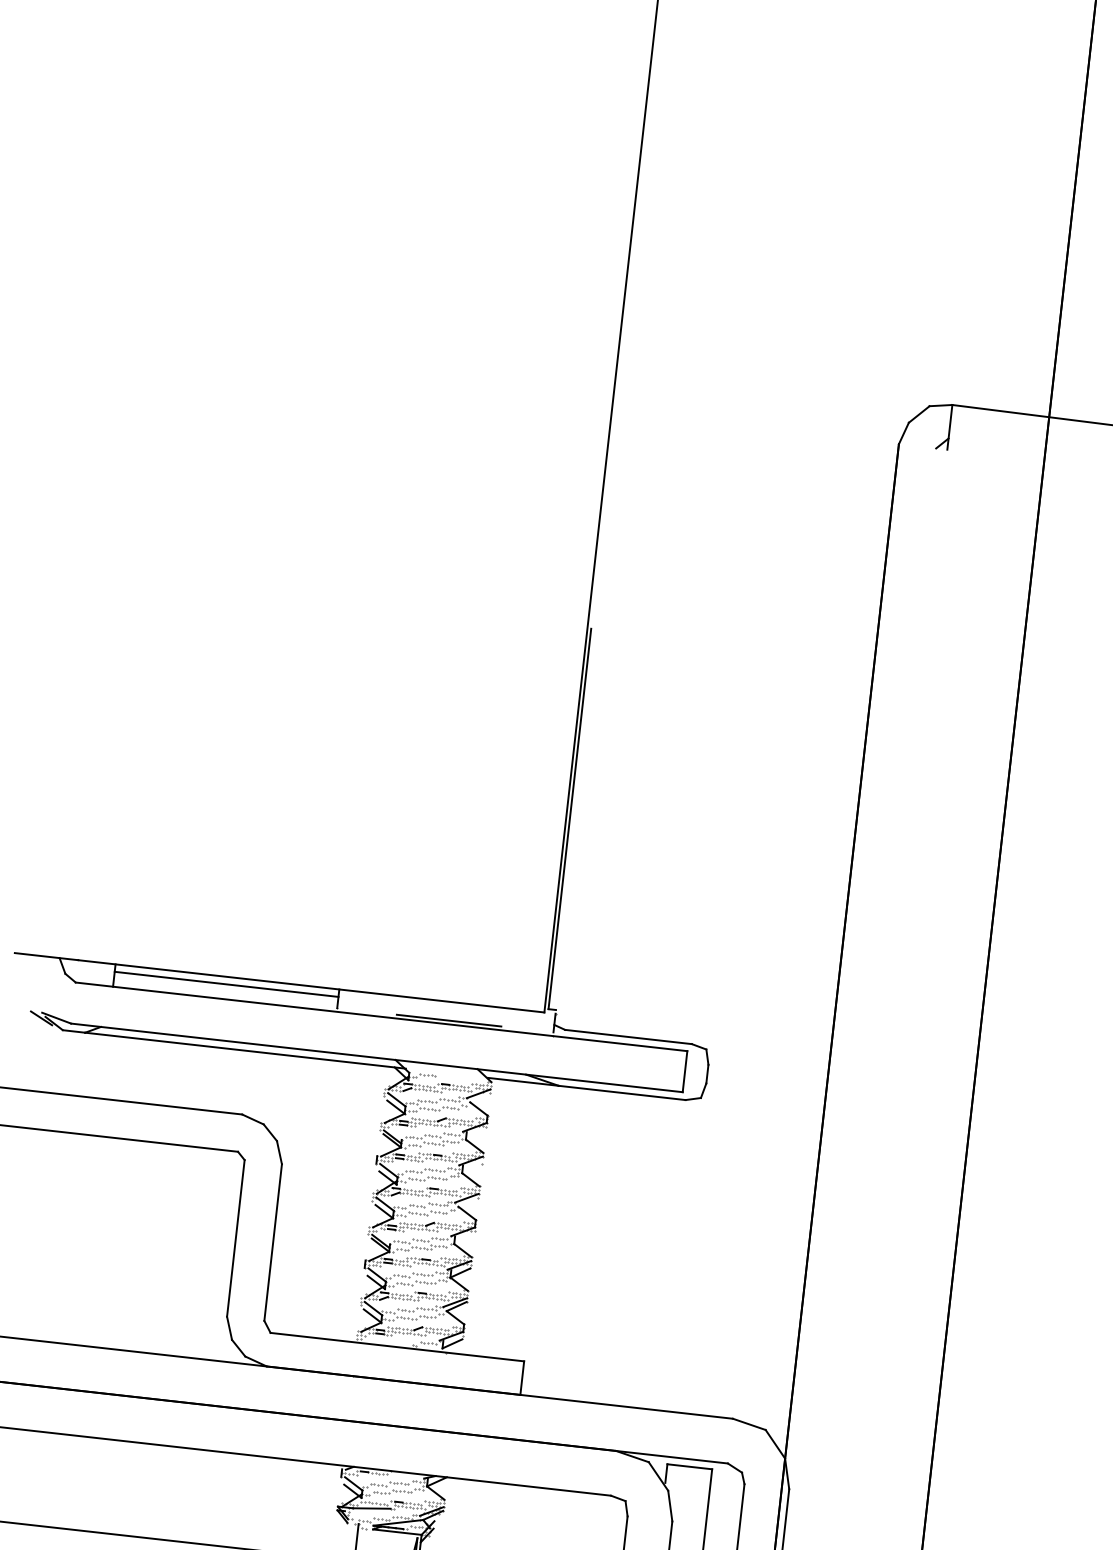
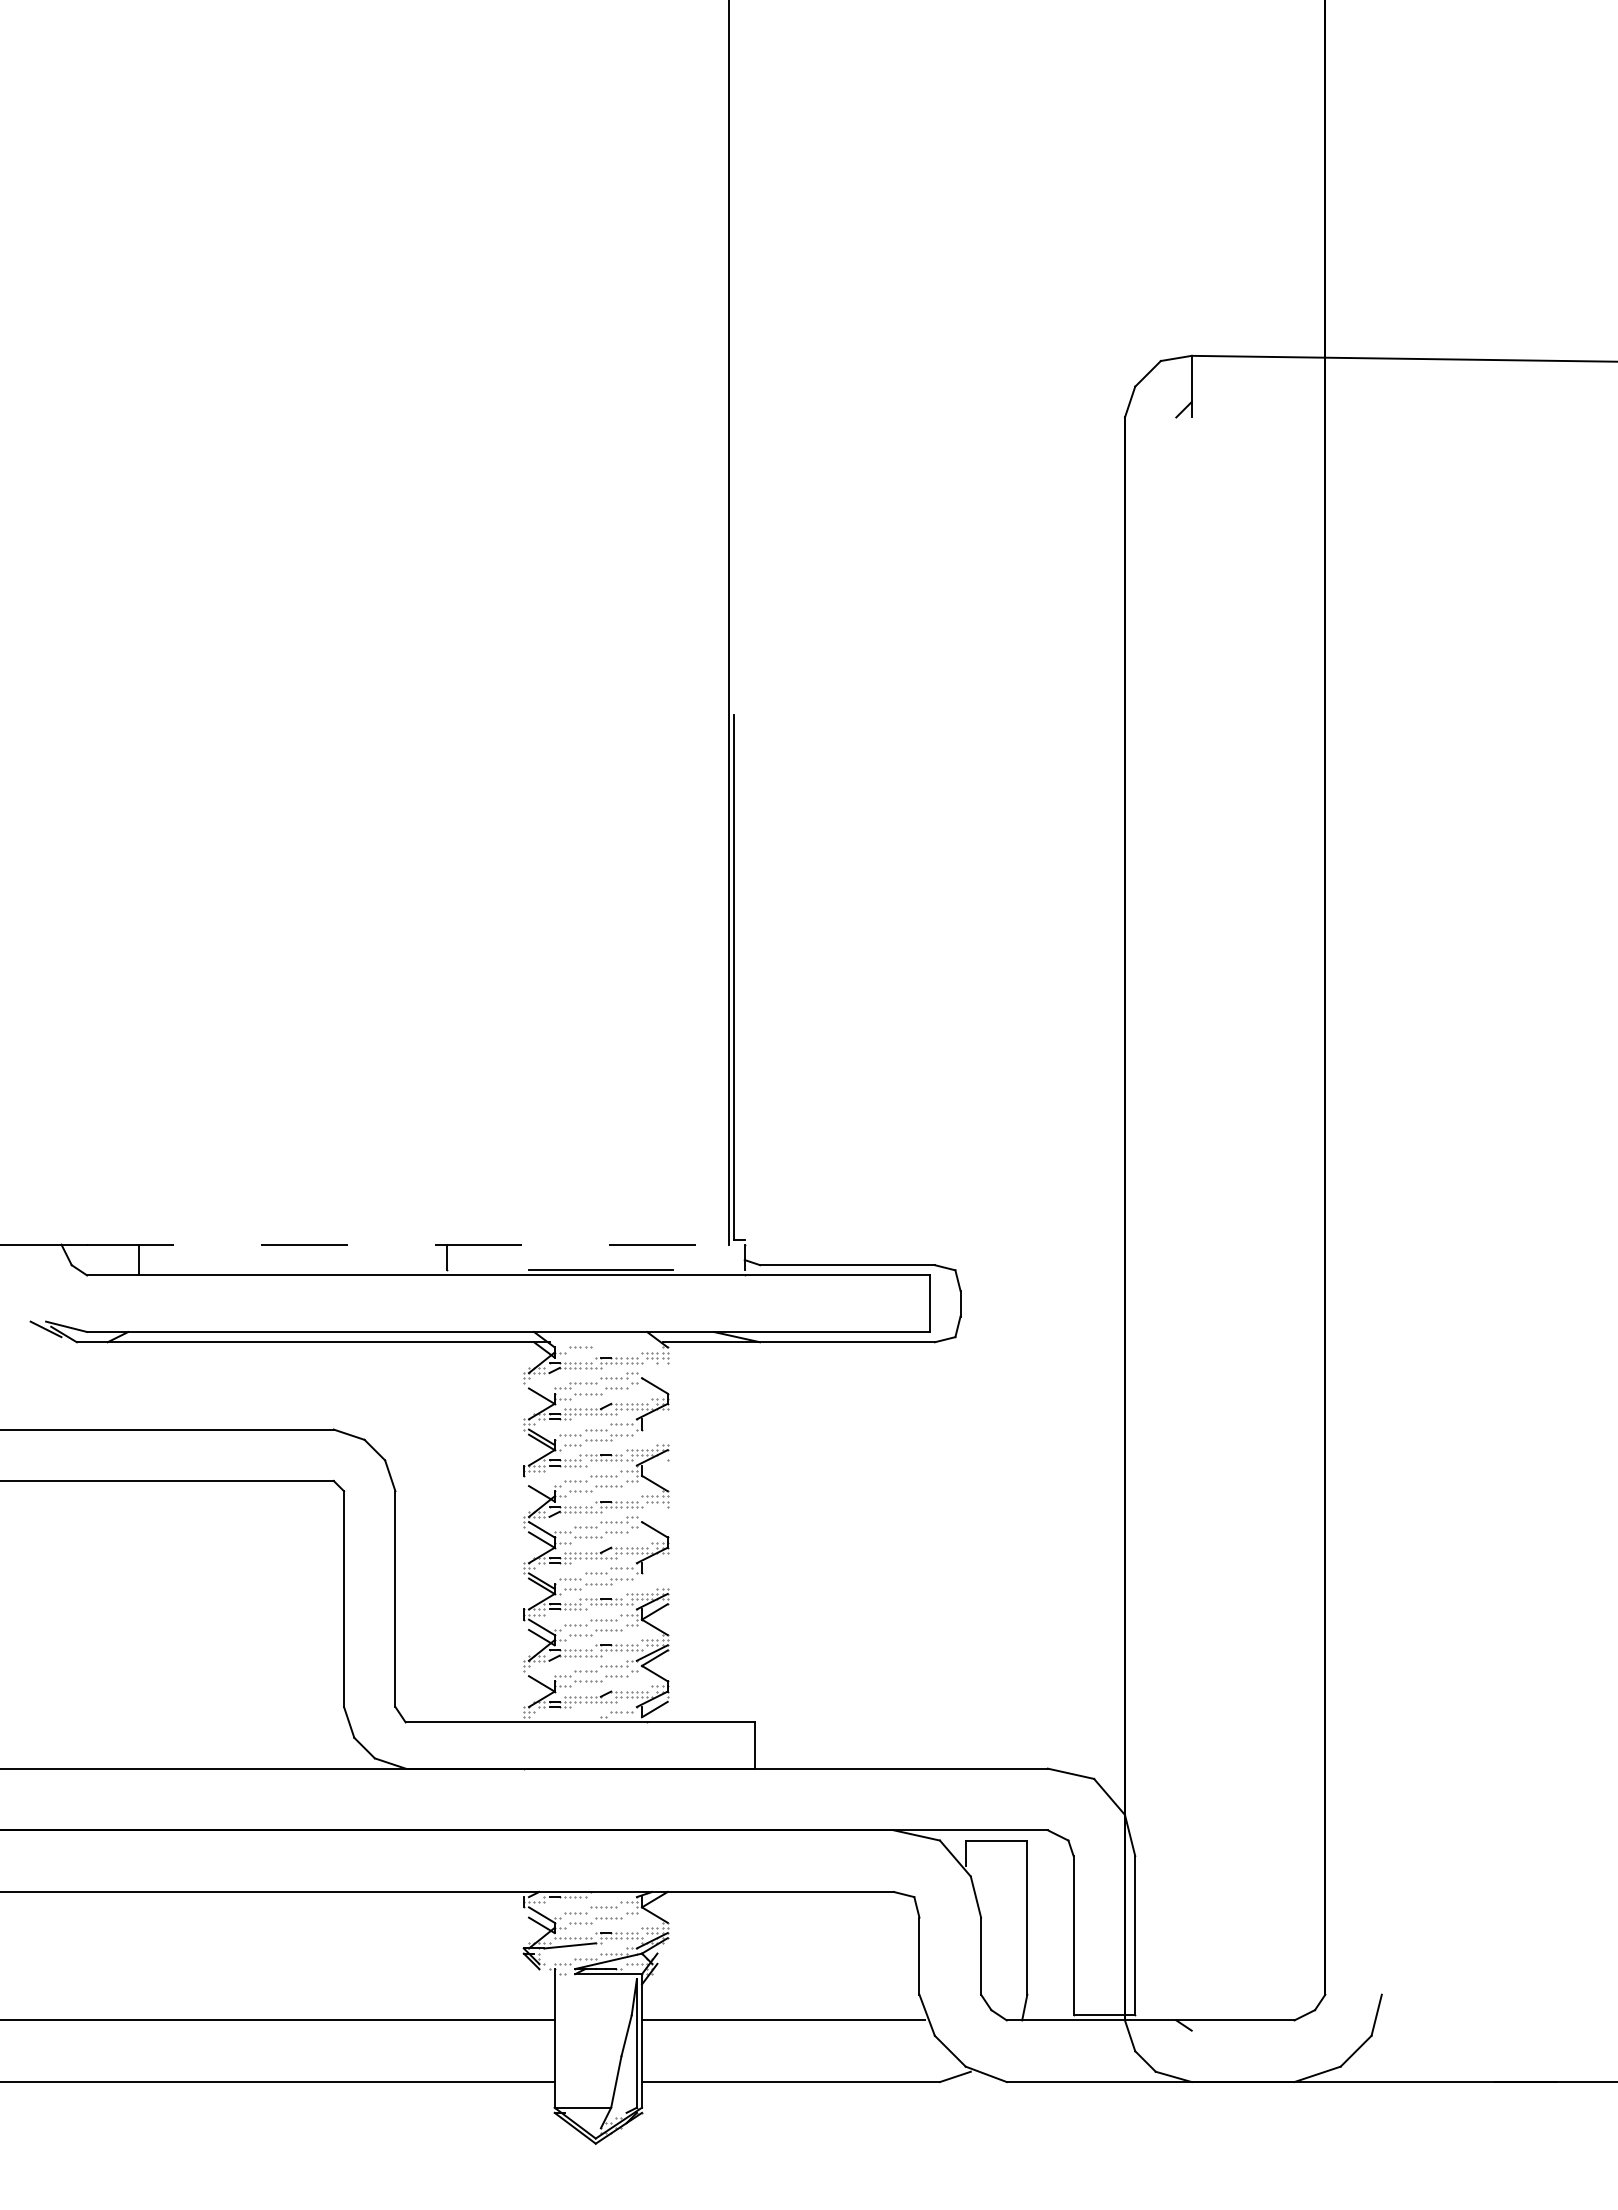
line: (226, 984) -> (292, 1254), removed
line: (311, 986) -> (408, 1244), solid -> dashed
line: (478, 1093) -> (651, 1365), removed
line: (396, 1099) -> (541, 1385), removed
line: (474, 1145) -> (654, 1436), removed
line: (388, 1170) -> (541, 1483), removed
line: (466, 1197) -> (651, 1508), removed
line: (462, 1250) -> (654, 1580), removed
line: (373, 1308) -> (541, 1673), removed

